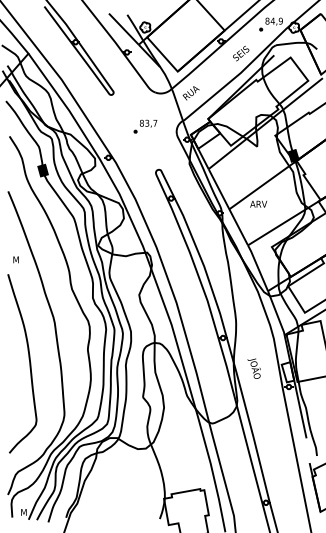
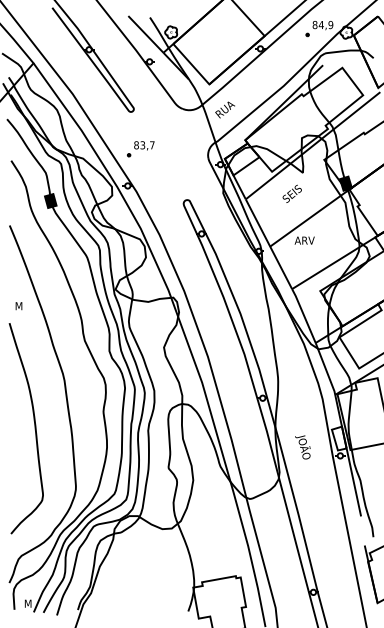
text: (241, 53) -> (292, 193), moved
part: (145, 126) -> (140, 149), moved
text: (253, 368) -> (302, 447), moved

